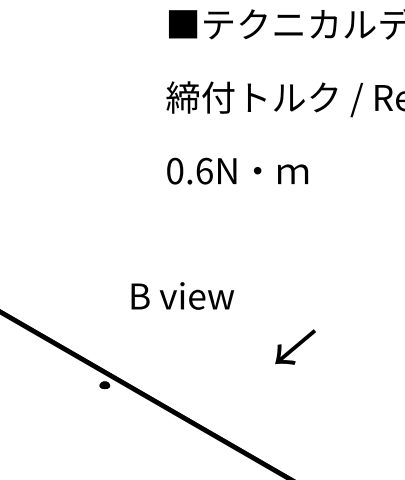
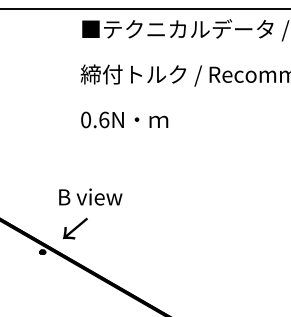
text: (295, 346) -> (75, 228), moved

